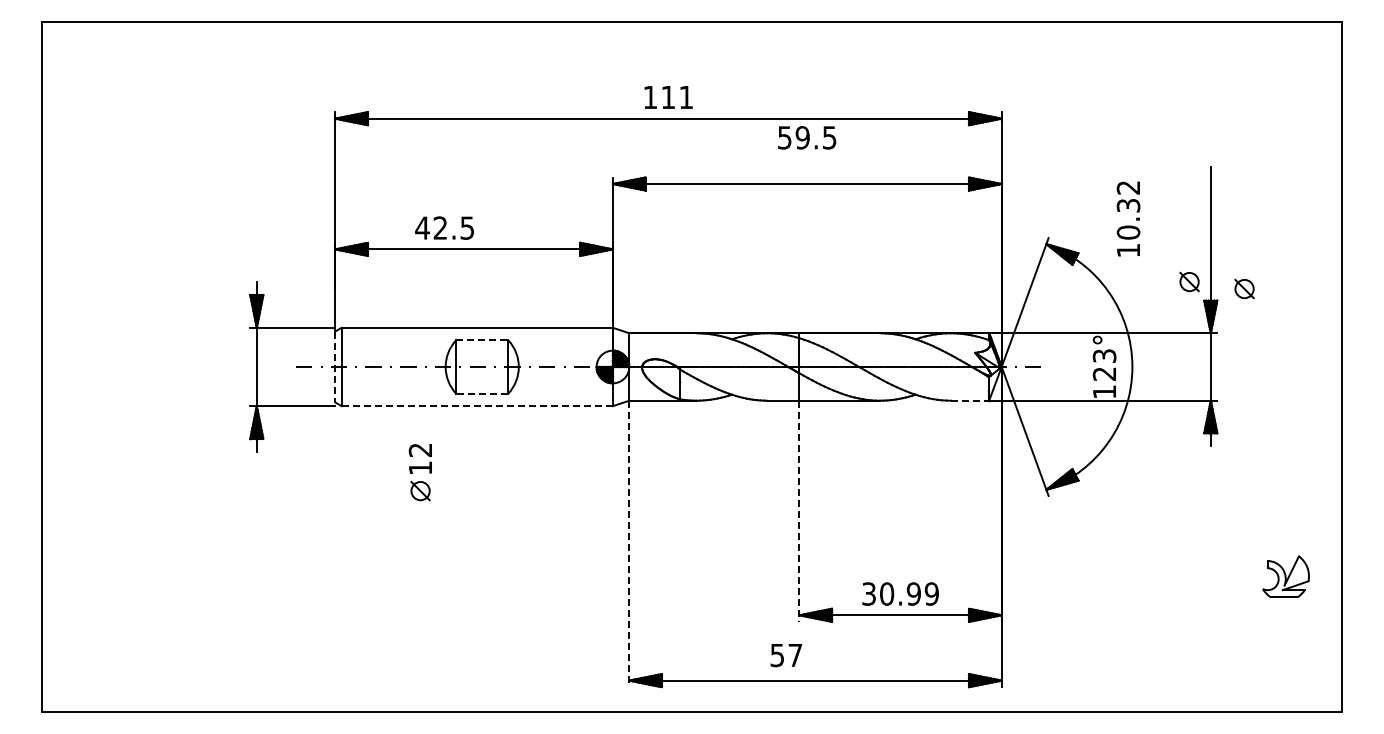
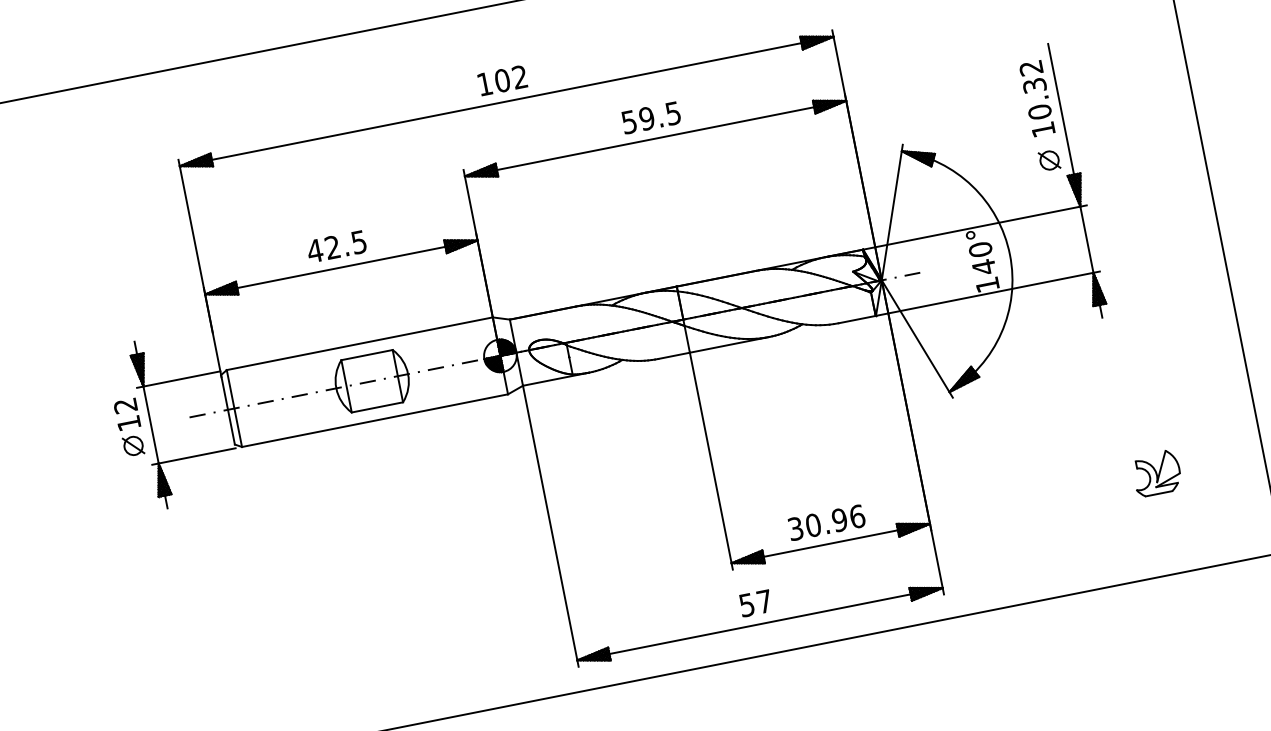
text: (676, 97) -> (510, 79), 111 -> 102
text: (807, 137) -> (651, 117), moved
text: (1128, 218) -> (1037, 98), moved
text: (444, 227) -> (336, 246), moved
part: (1244, 288) -> (1104, 156), removed
line: (482, 340) -> (367, 355), dashed -> solid
text: (1104, 365) -> (982, 258), 123° -> 140°
line: (335, 367) -> (228, 410), dashed -> solid
line: (481, 393) -> (376, 407), dashed -> solid
line: (970, 400) -> (857, 319), dashed -> solid
line: (477, 406) -> (375, 420), dashed -> solid
part: (419, 472) -> (128, 427), moved
line: (799, 511) -> (711, 461), dashed -> solid
line: (629, 544) -> (551, 526), dashed -> solid
part: (1285, 576) -> (1156, 473), moved
text: (931, 593) -> (856, 516), 30.99 -> 30.96
text: (785, 655) -> (754, 603), moved

